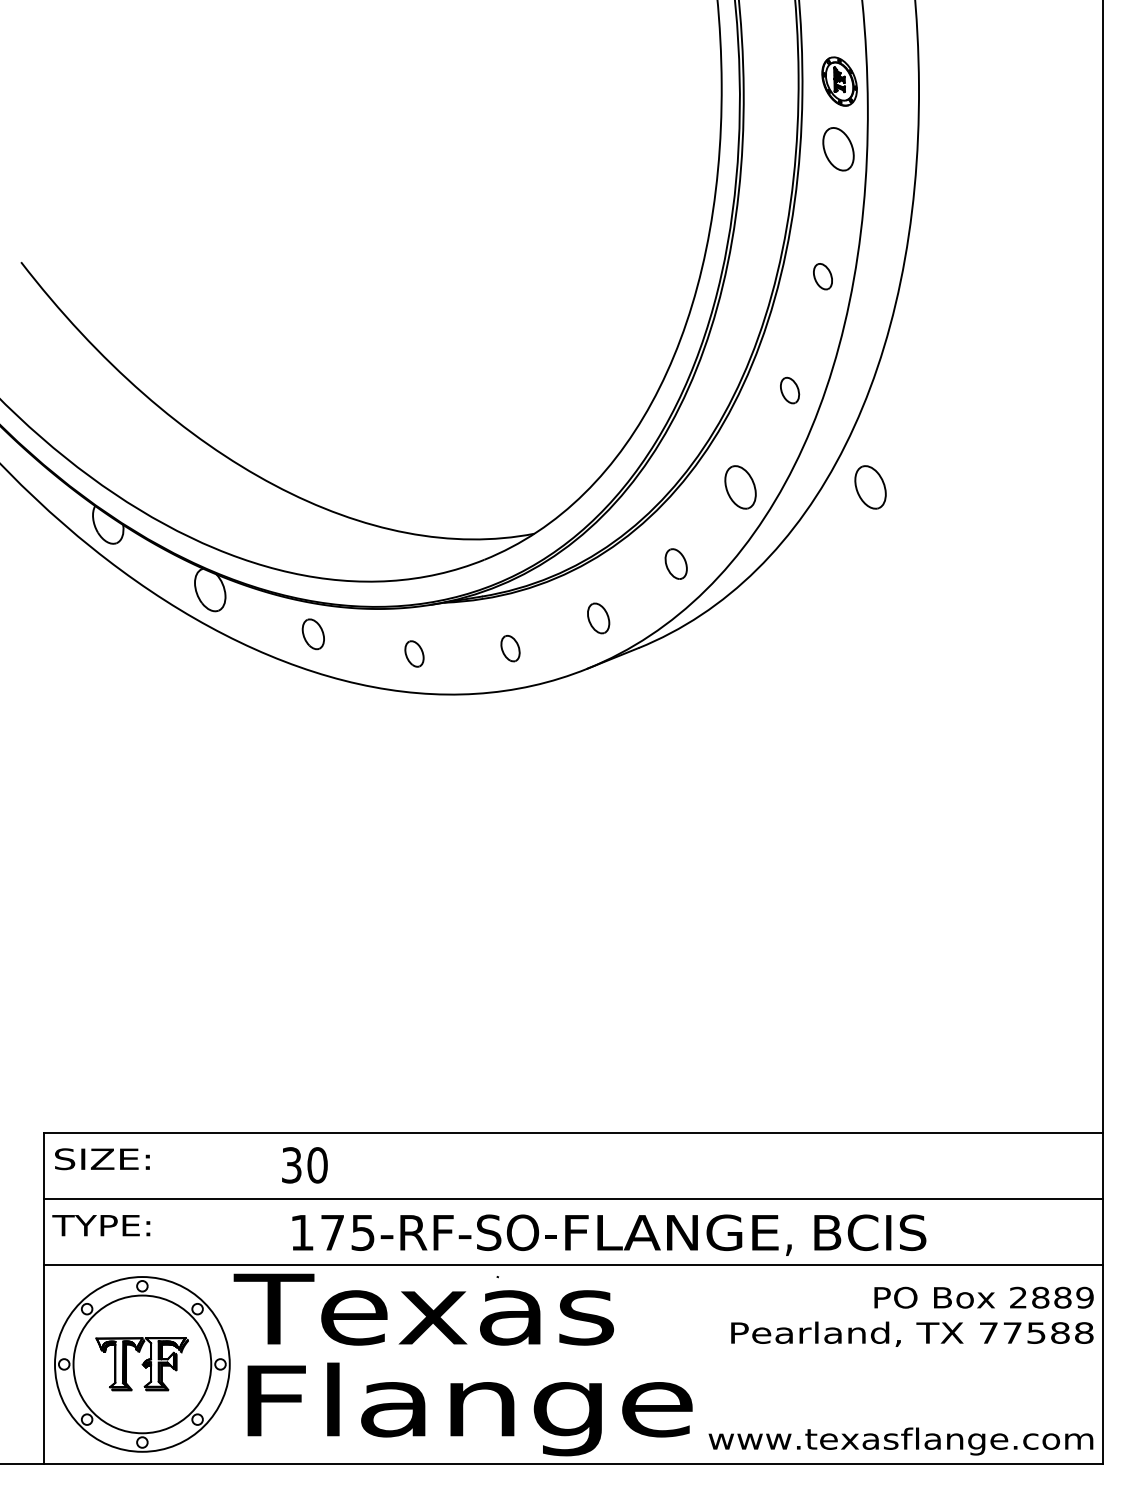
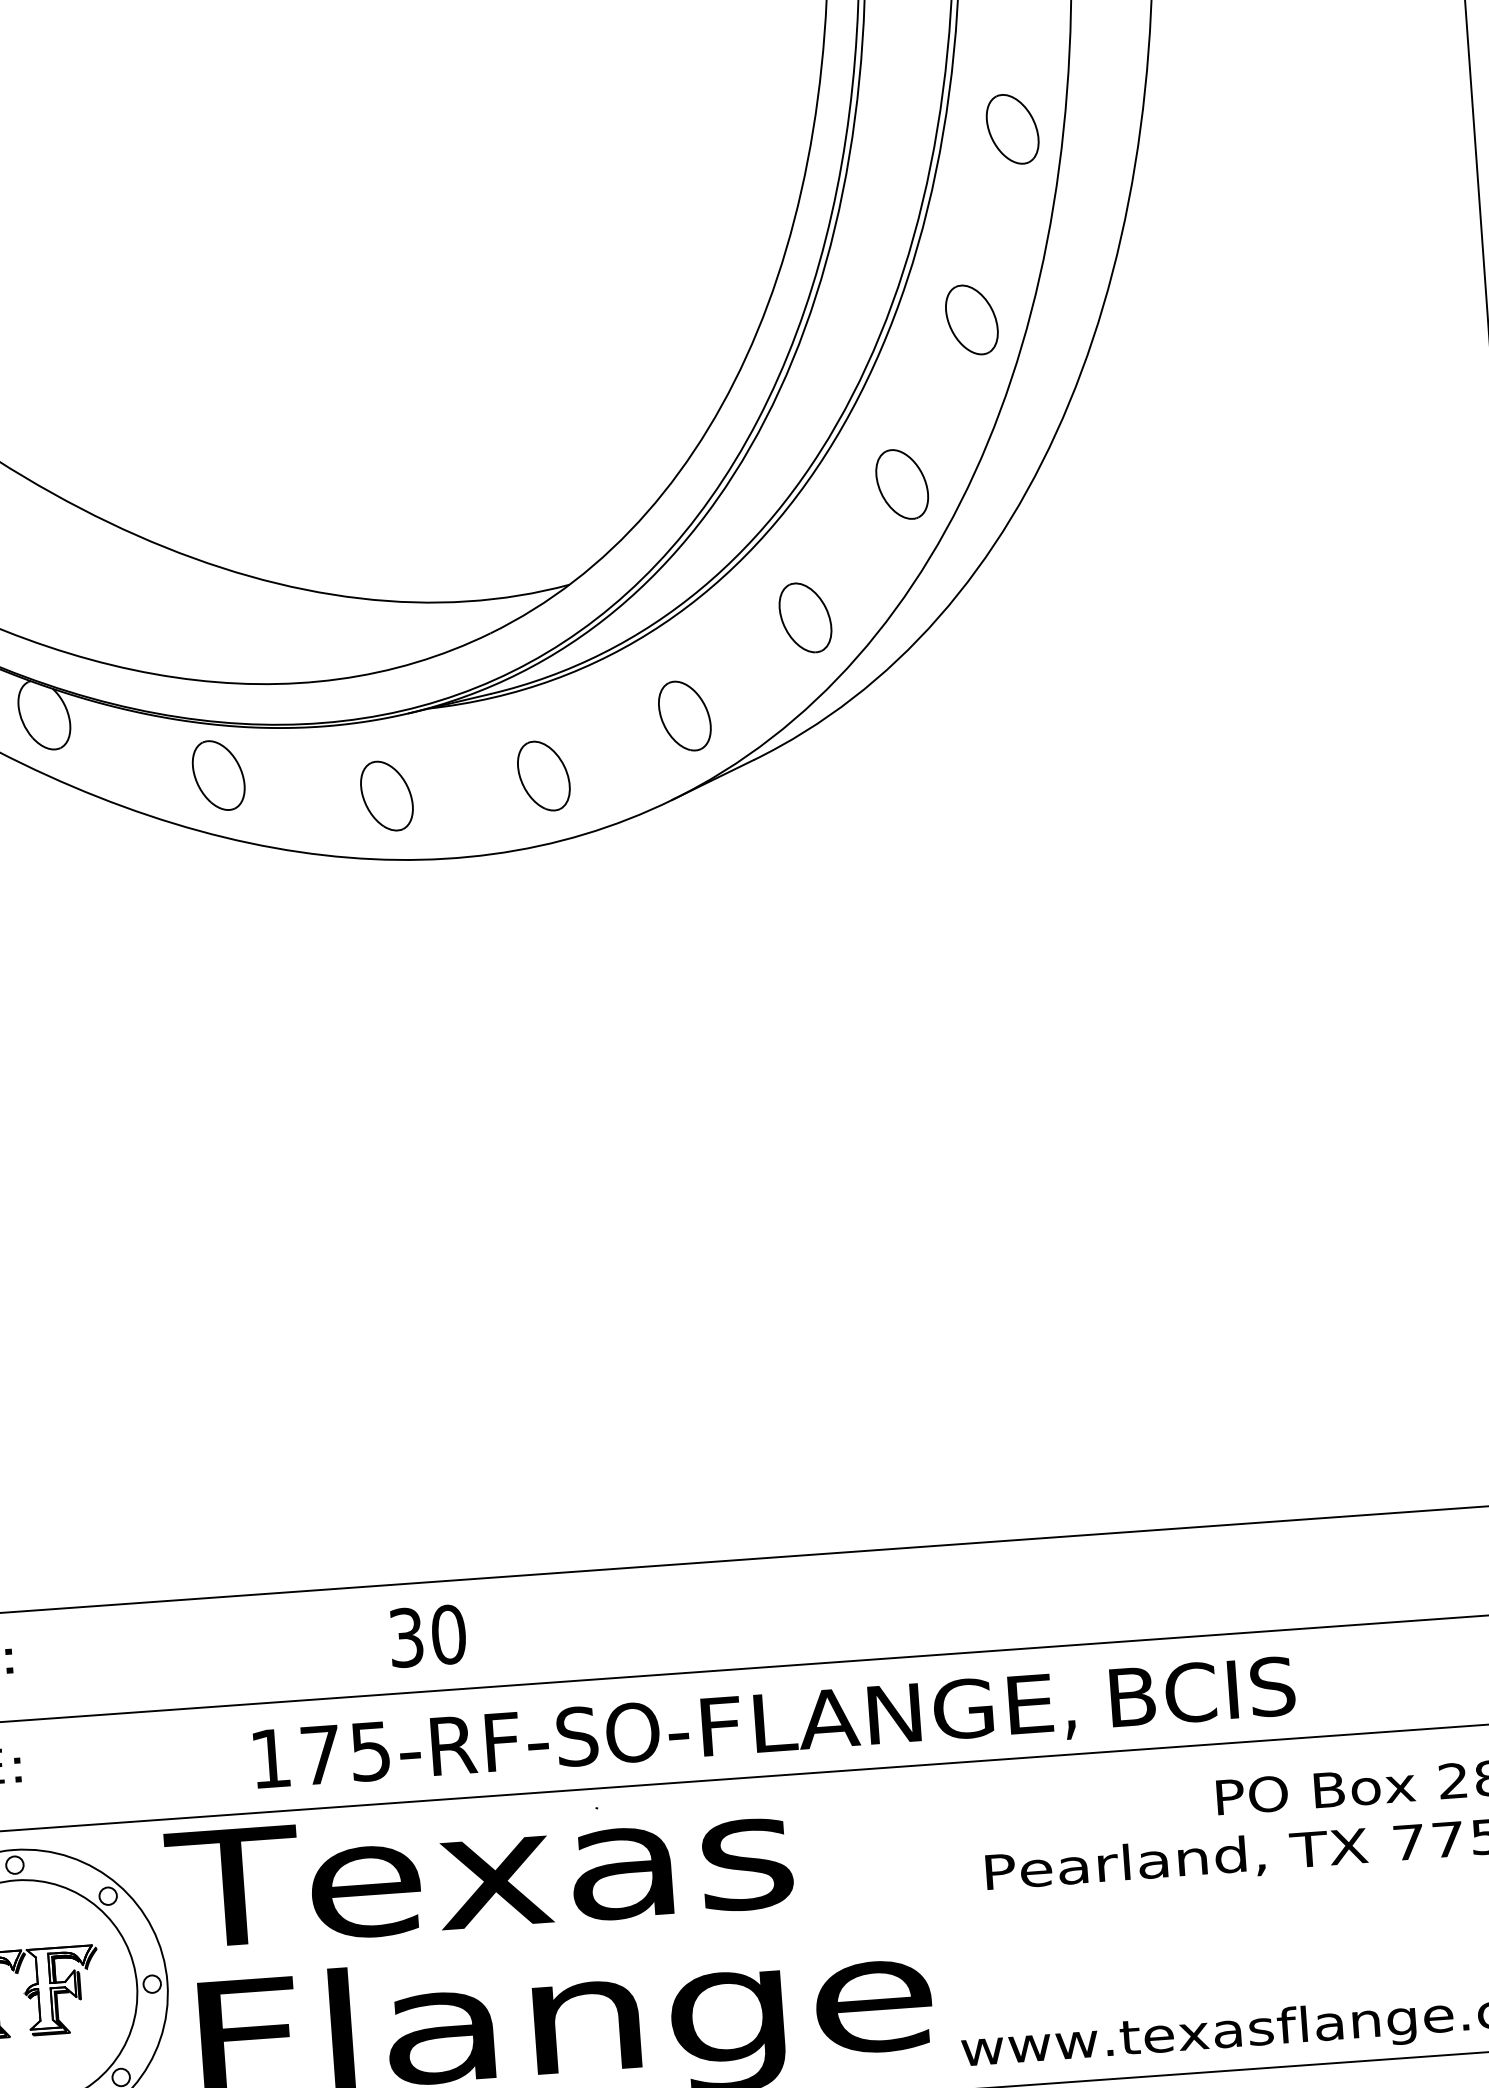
part: (822, 276) -> (1011, 128), size x1.67
part: (789, 390) -> (971, 319), size x1.67
part: (870, 487) -> (1115, 469), removed
part: (676, 563) -> (806, 616), size x1.43
part: (598, 618) -> (684, 716), size x1.43
part: (313, 634) -> (218, 775), size x1.43
part: (510, 648) -> (543, 775), size x1.67
part: (414, 653) -> (386, 795), size x1.67
text: (304, 1165) -> (427, 1636), moved

